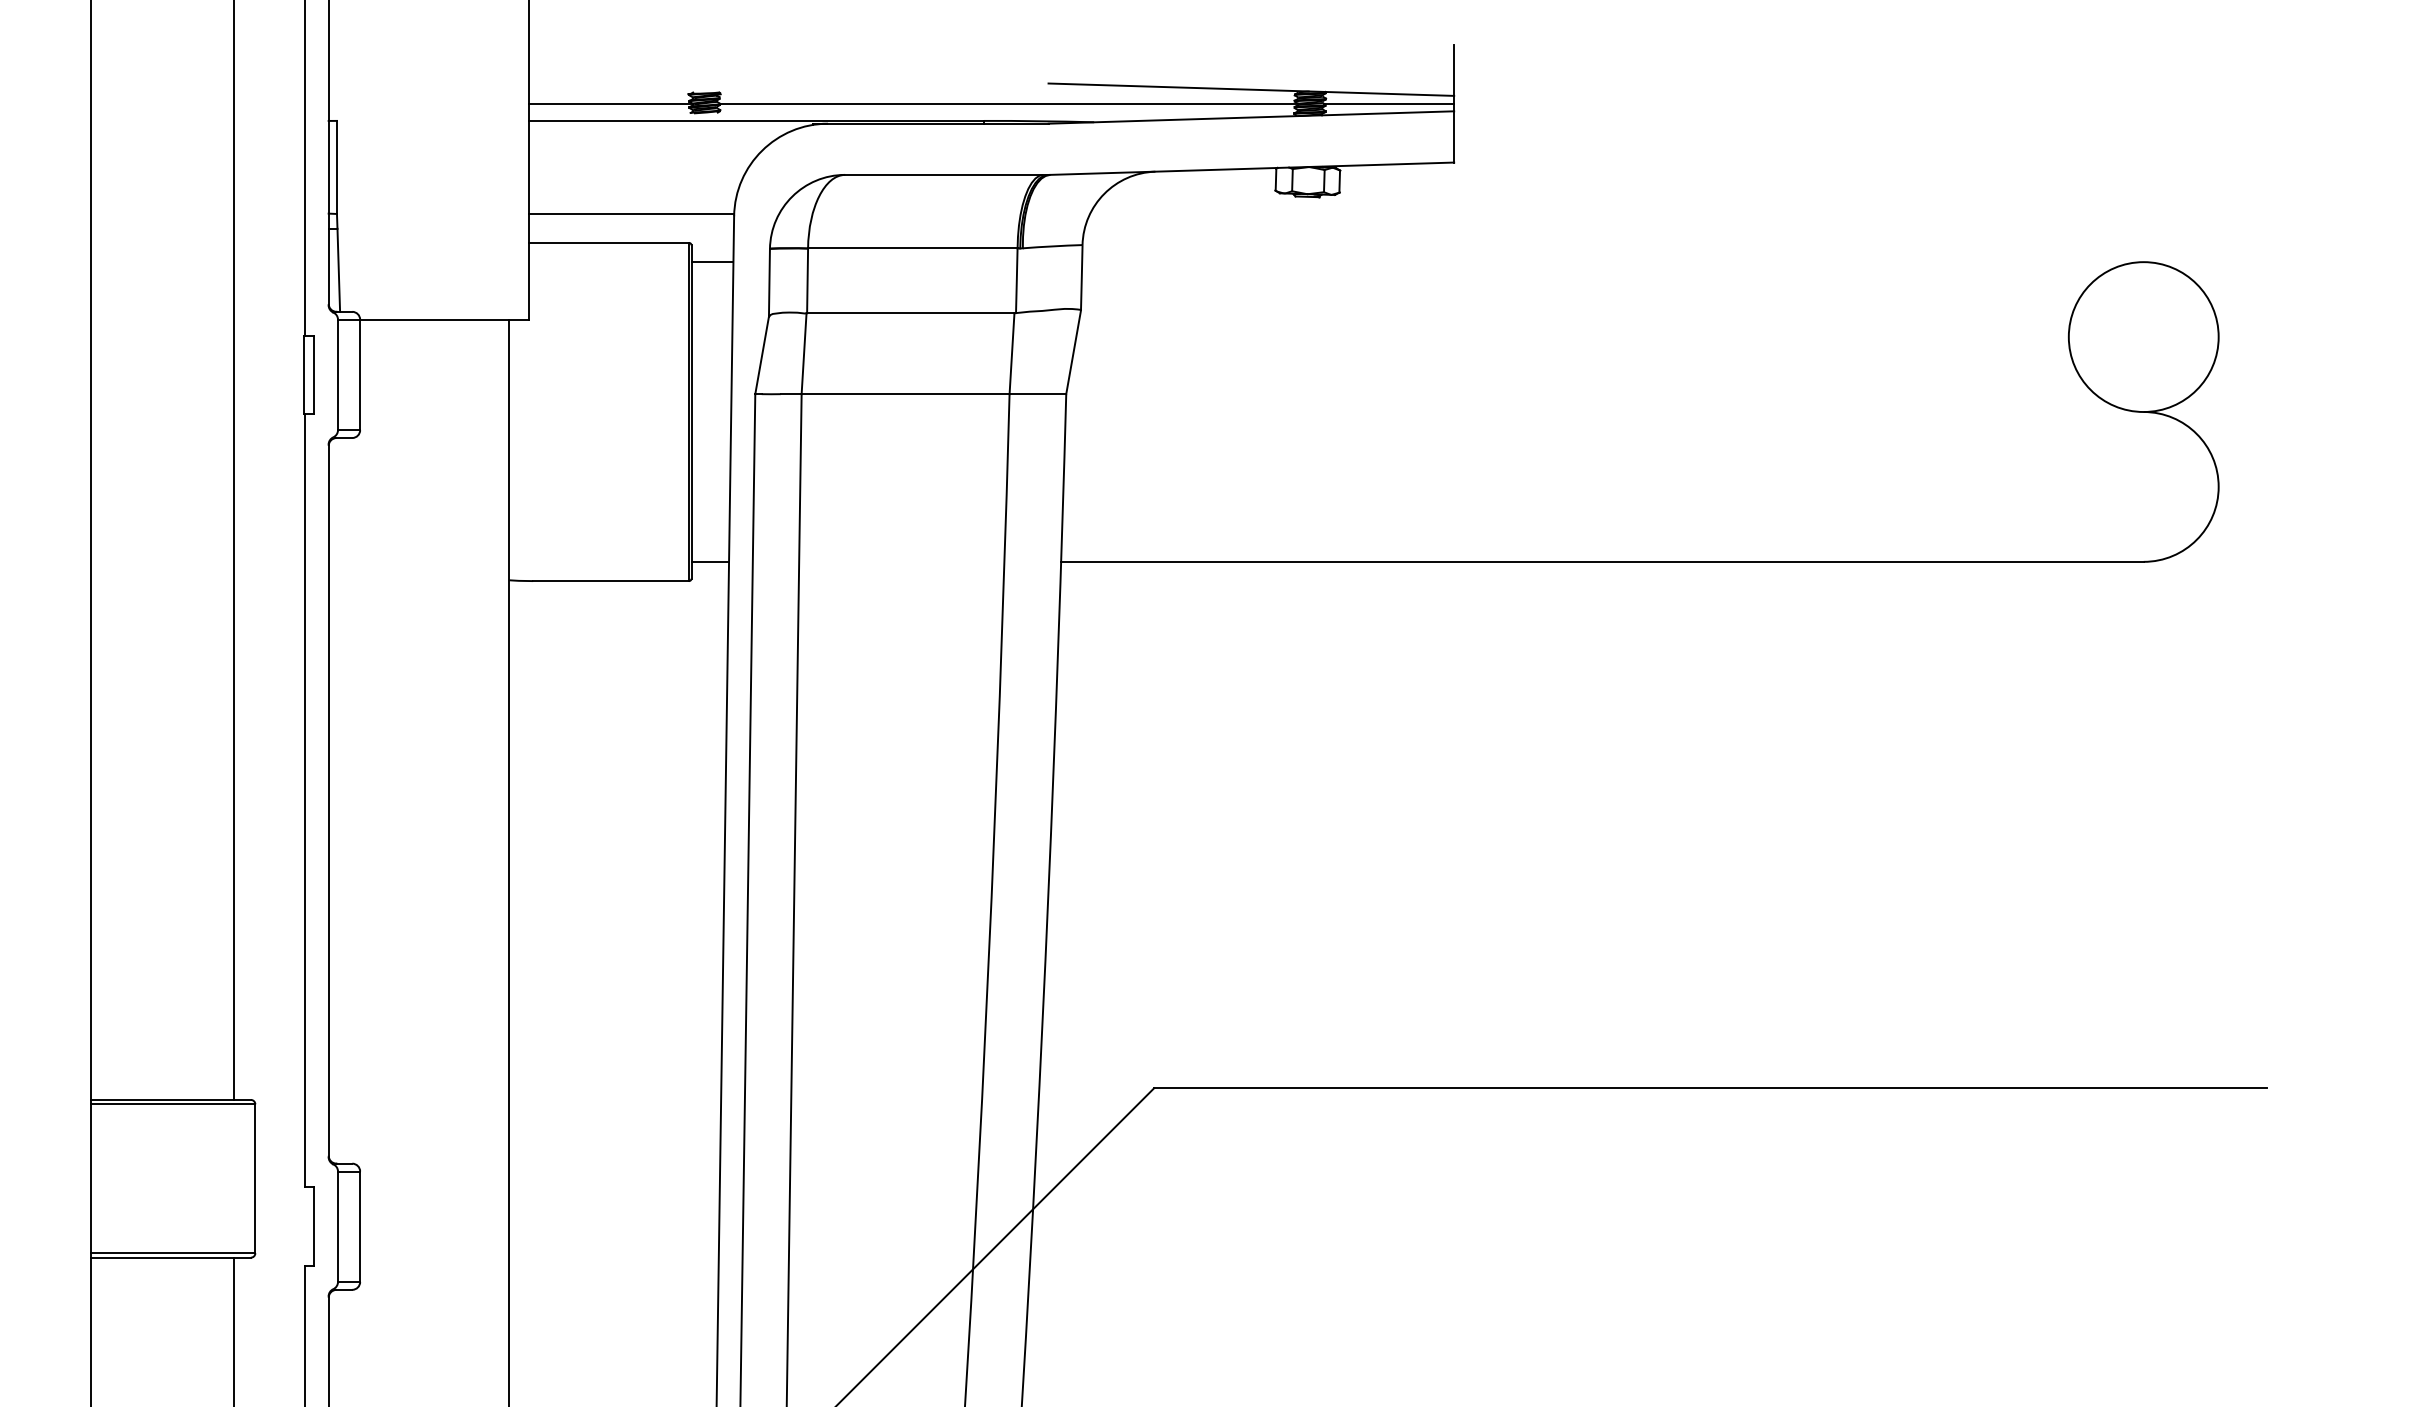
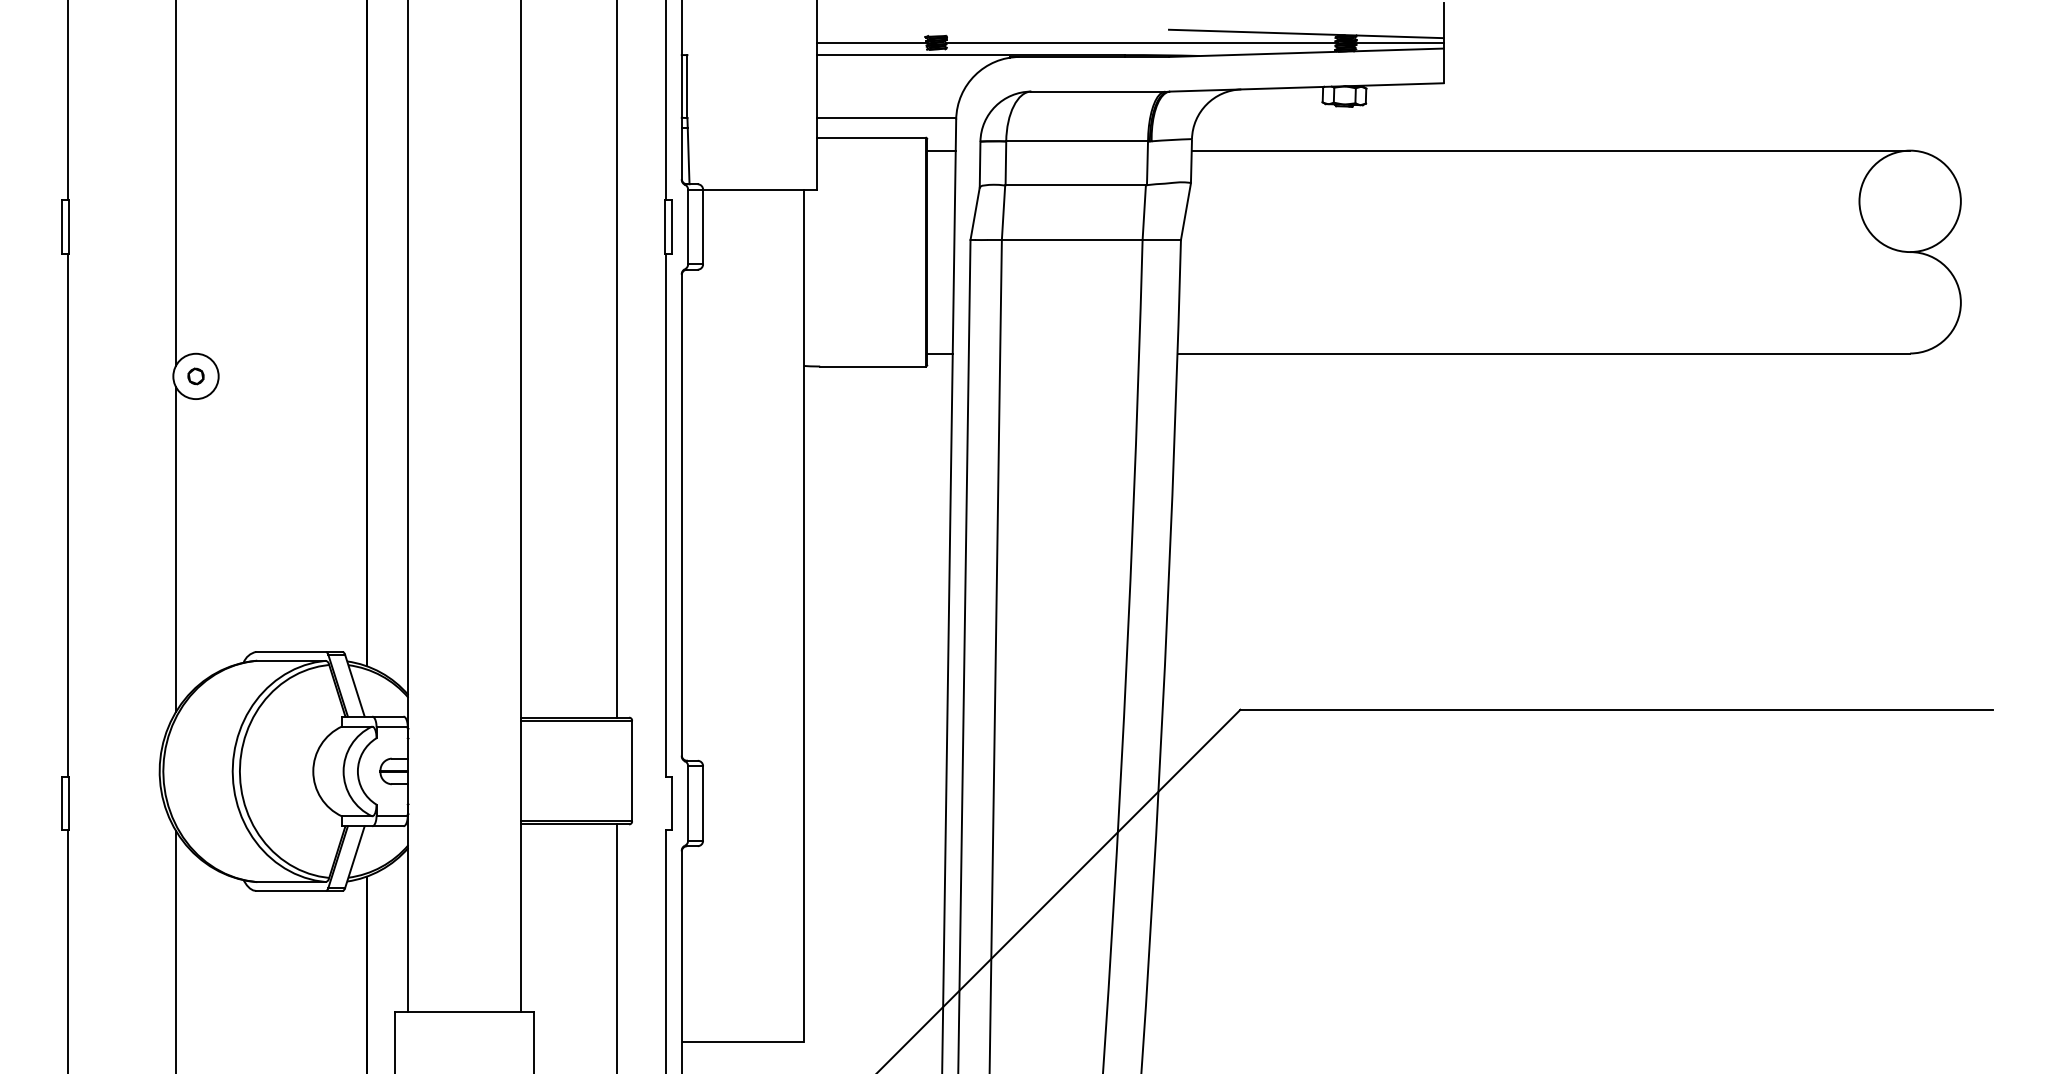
line: (1612, 261) -> (1550, 150), added

